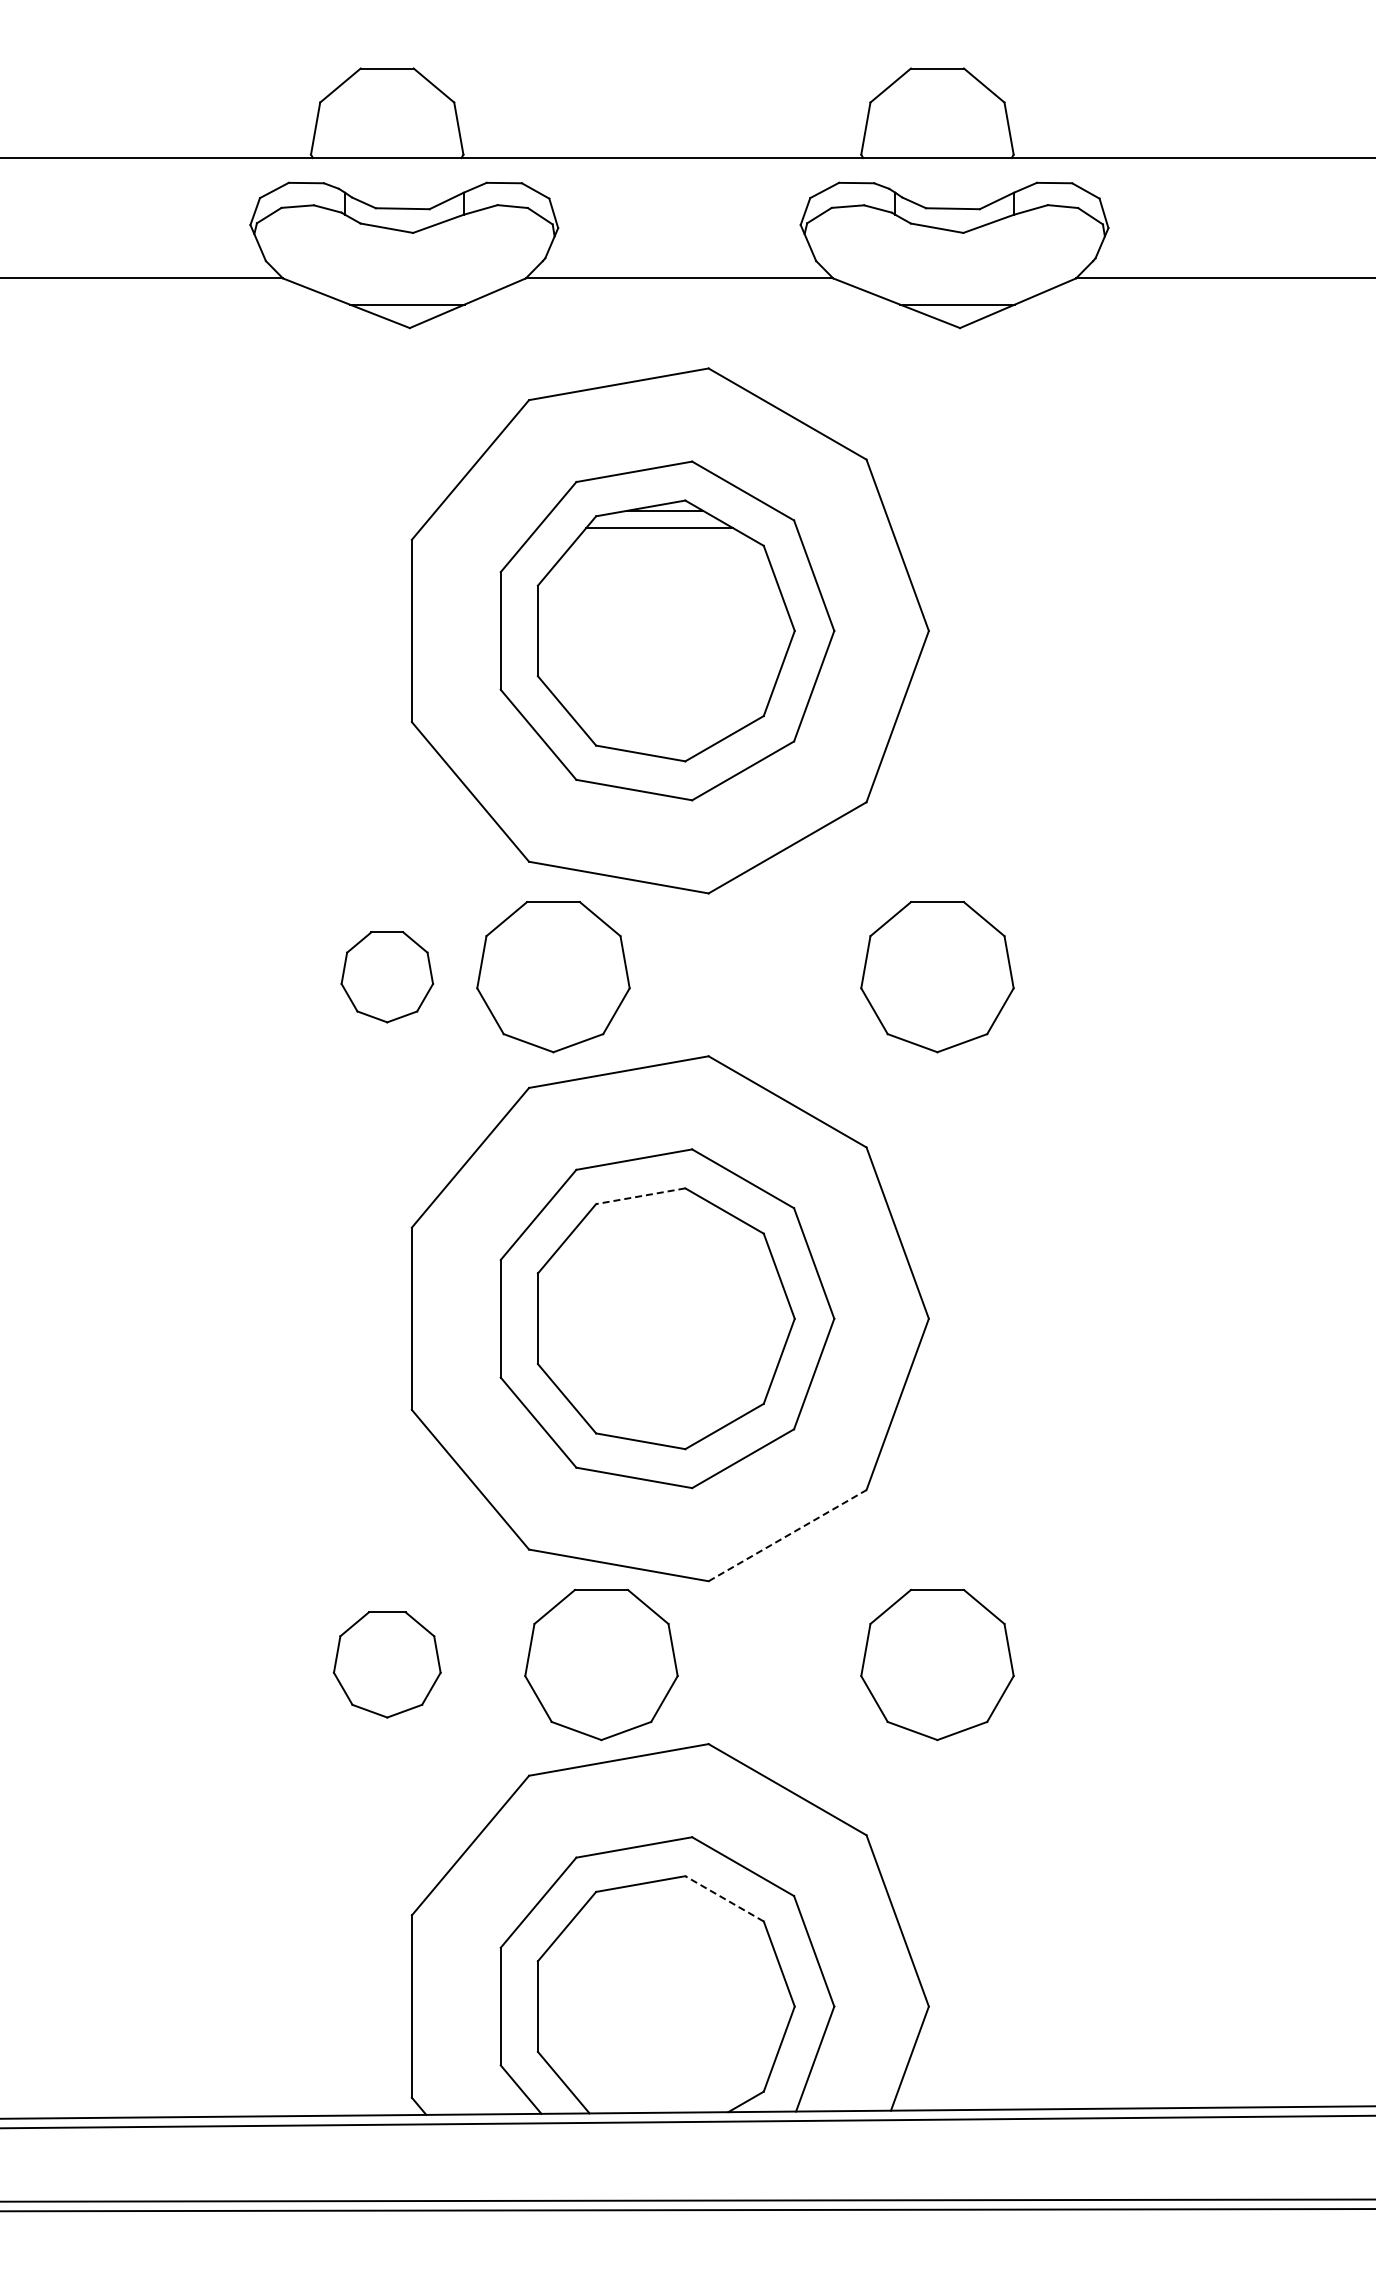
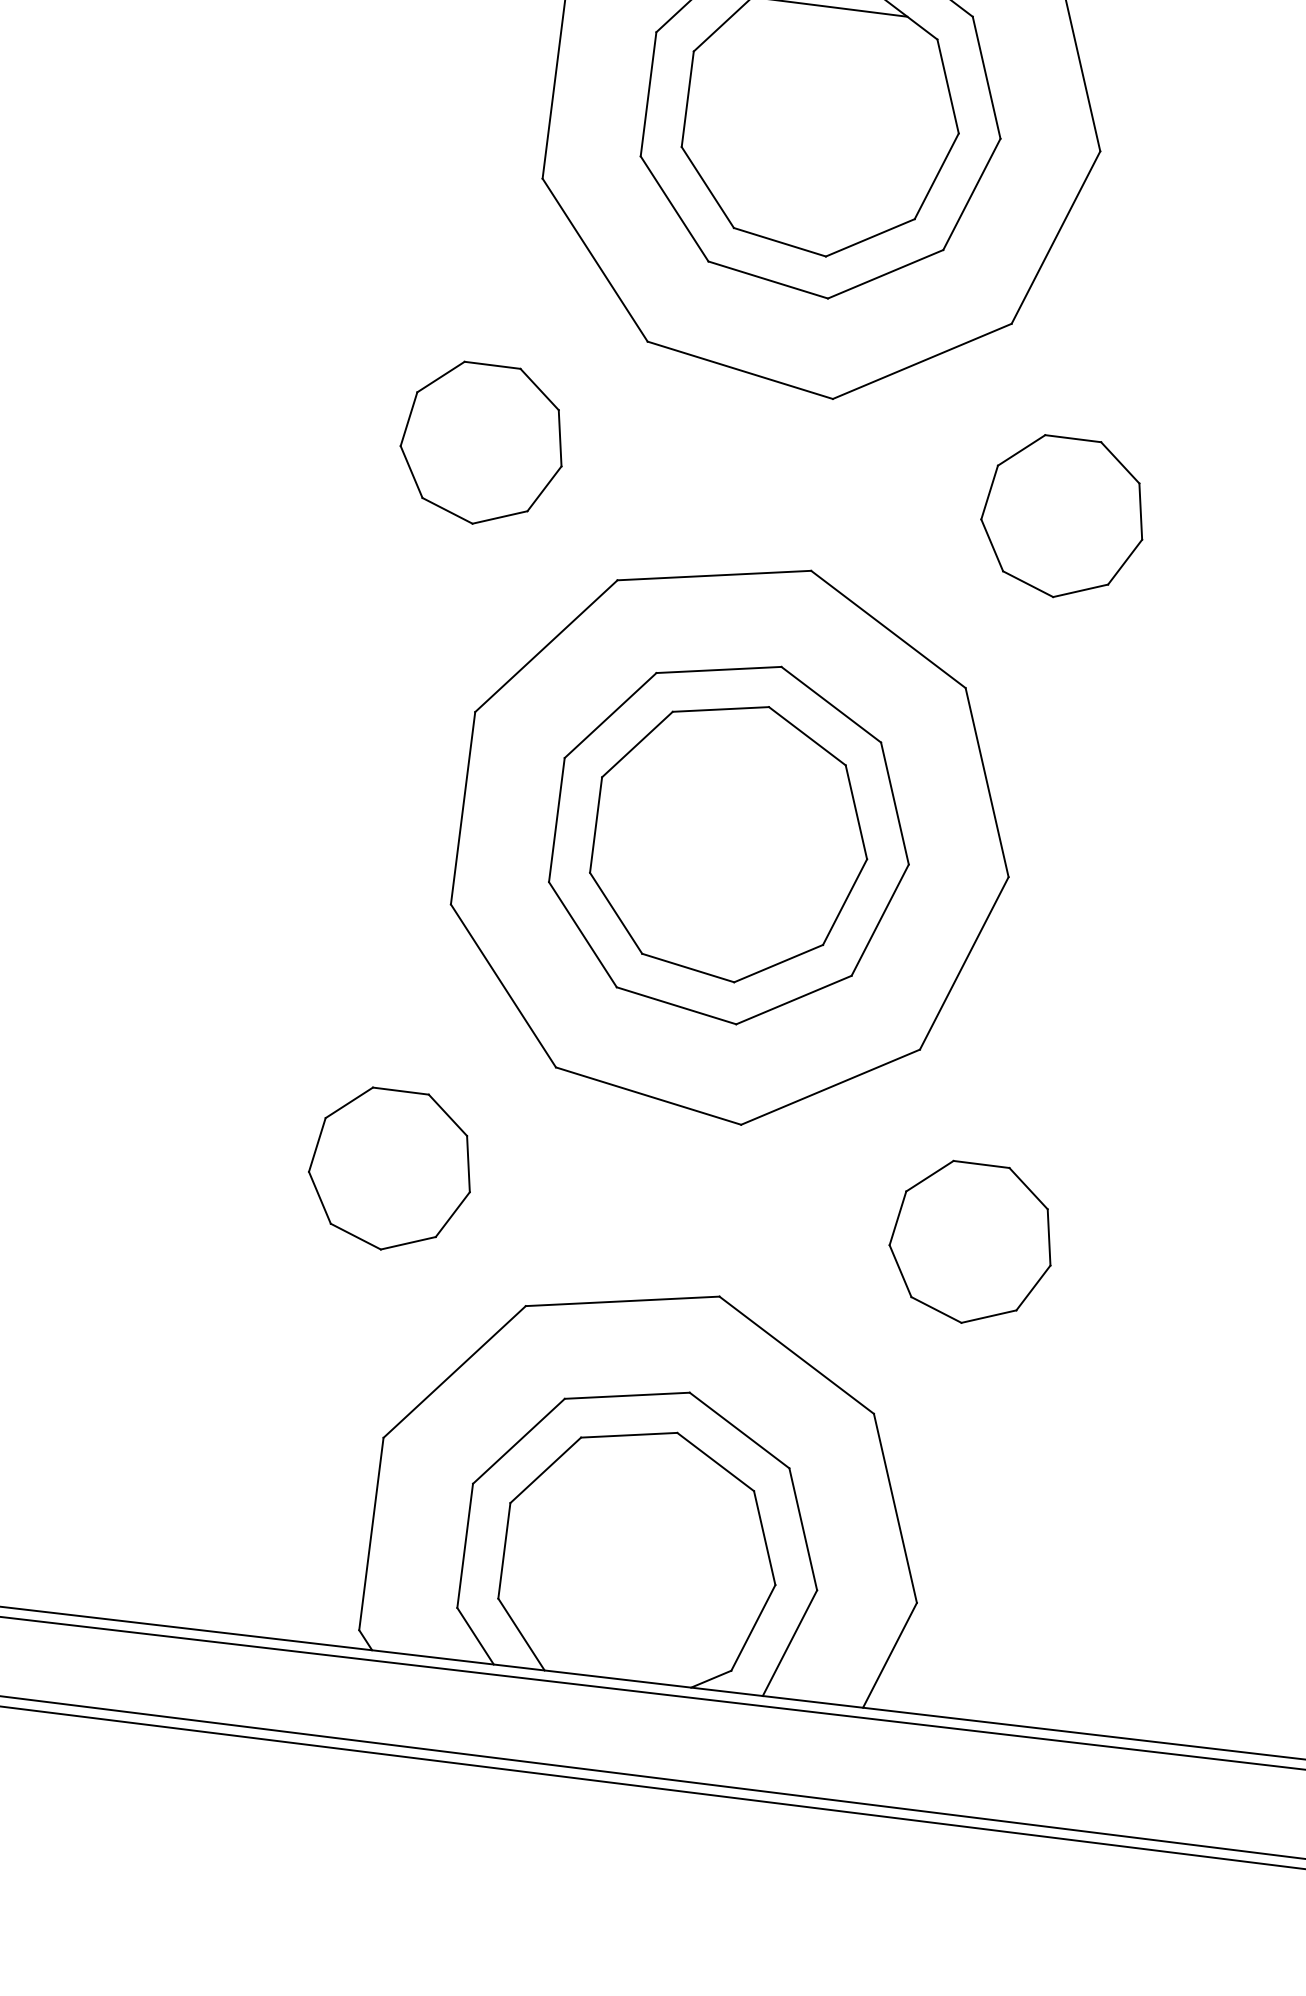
part: (387, 977) -> (482, 444), size x1.67
part: (553, 977) -> (657, 467), removed
line: (640, 1196) -> (720, 709), dashed -> solid
line: (788, 1535) -> (831, 1087), dashed -> solid
part: (387, 1664) -> (391, 1169), size x1.43
part: (601, 1665) -> (616, 1199), removed
line: (724, 1898) -> (715, 1461), dashed -> solid

